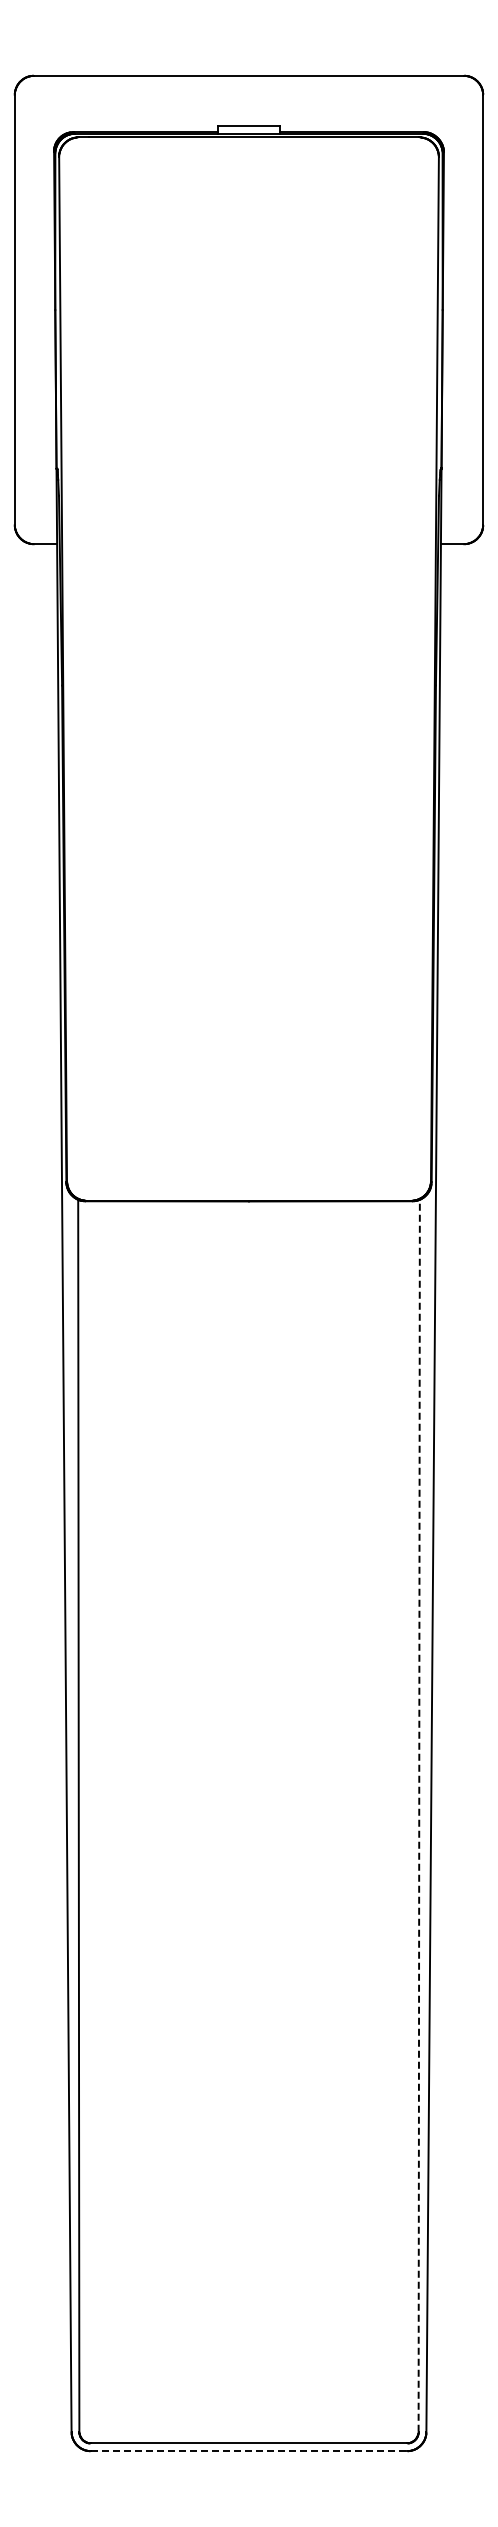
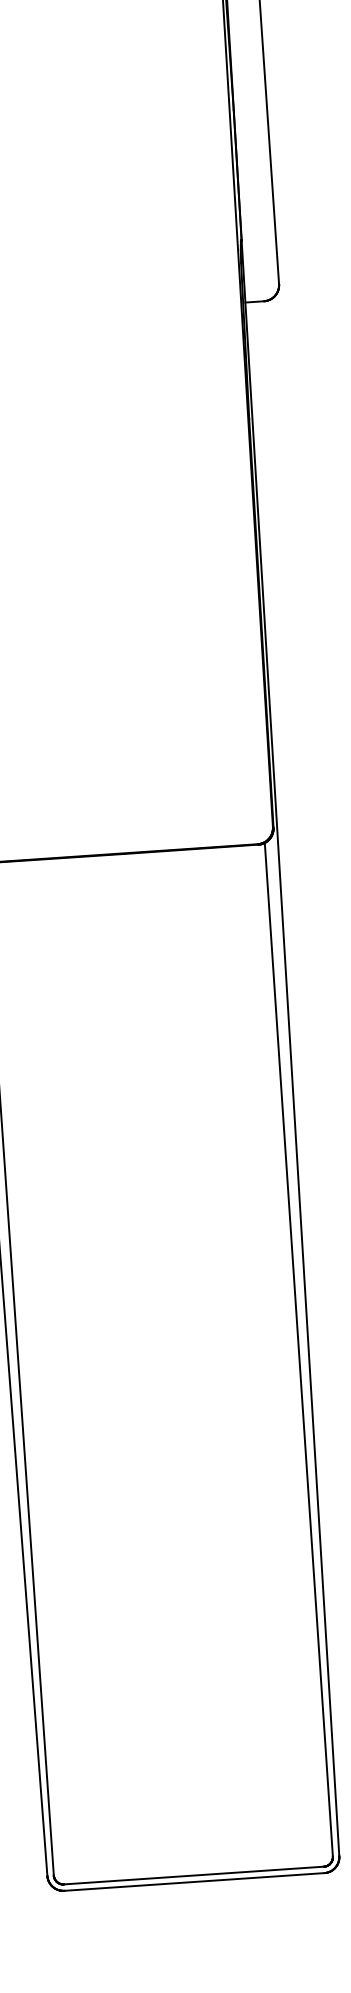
line: (419, 1815) -> (299, 1349), dashed -> solid
line: (249, 2451) -> (194, 1882), dashed -> solid

